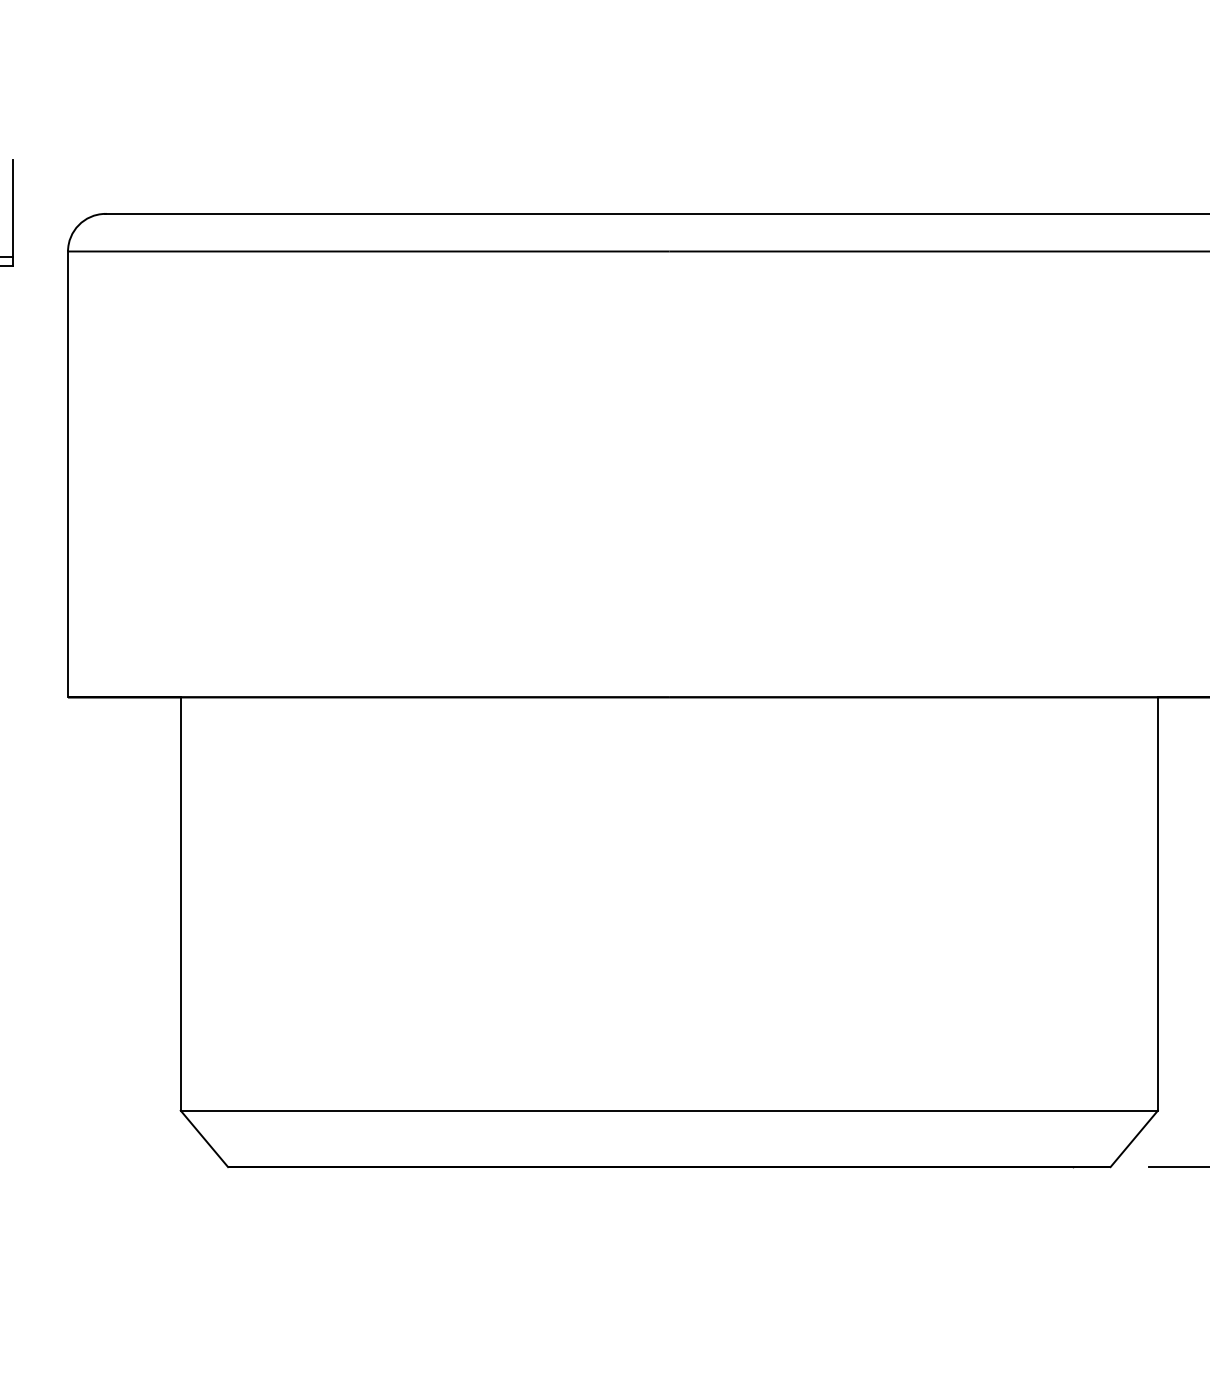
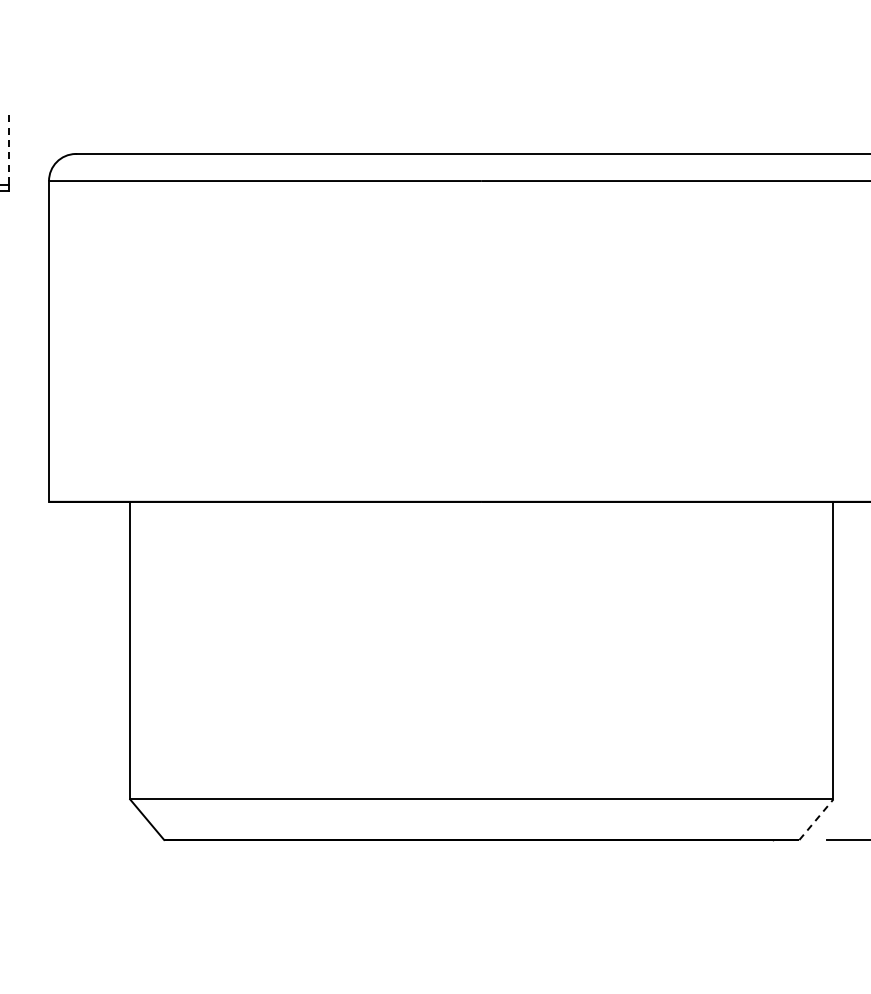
line: (13, 207) -> (9, 149), solid -> dashed
line: (1134, 1138) -> (816, 819), solid -> dashed

